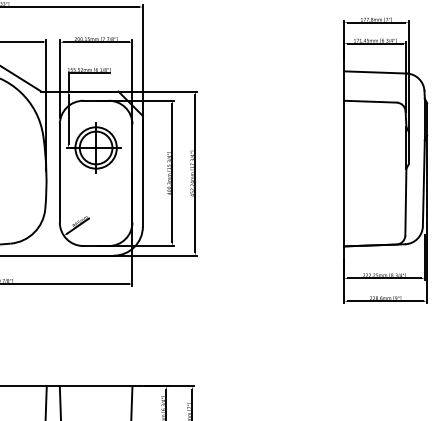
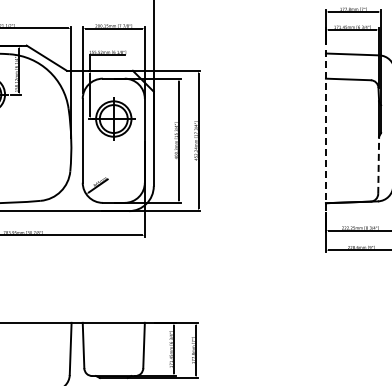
line: (343, 159) -> (325, 128), solid -> dashed
line: (405, 202) -> (378, 165), solid -> dashed

